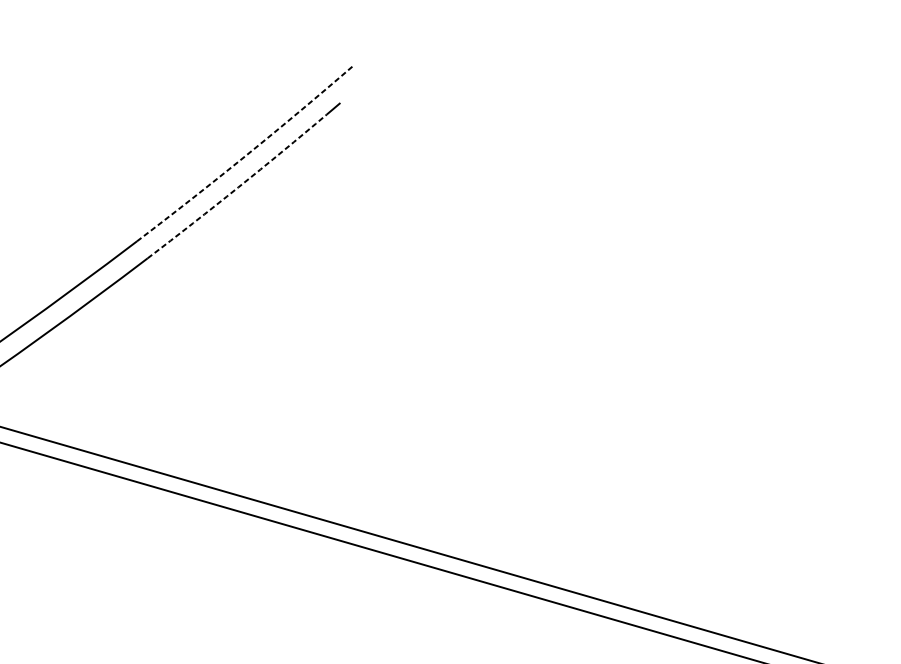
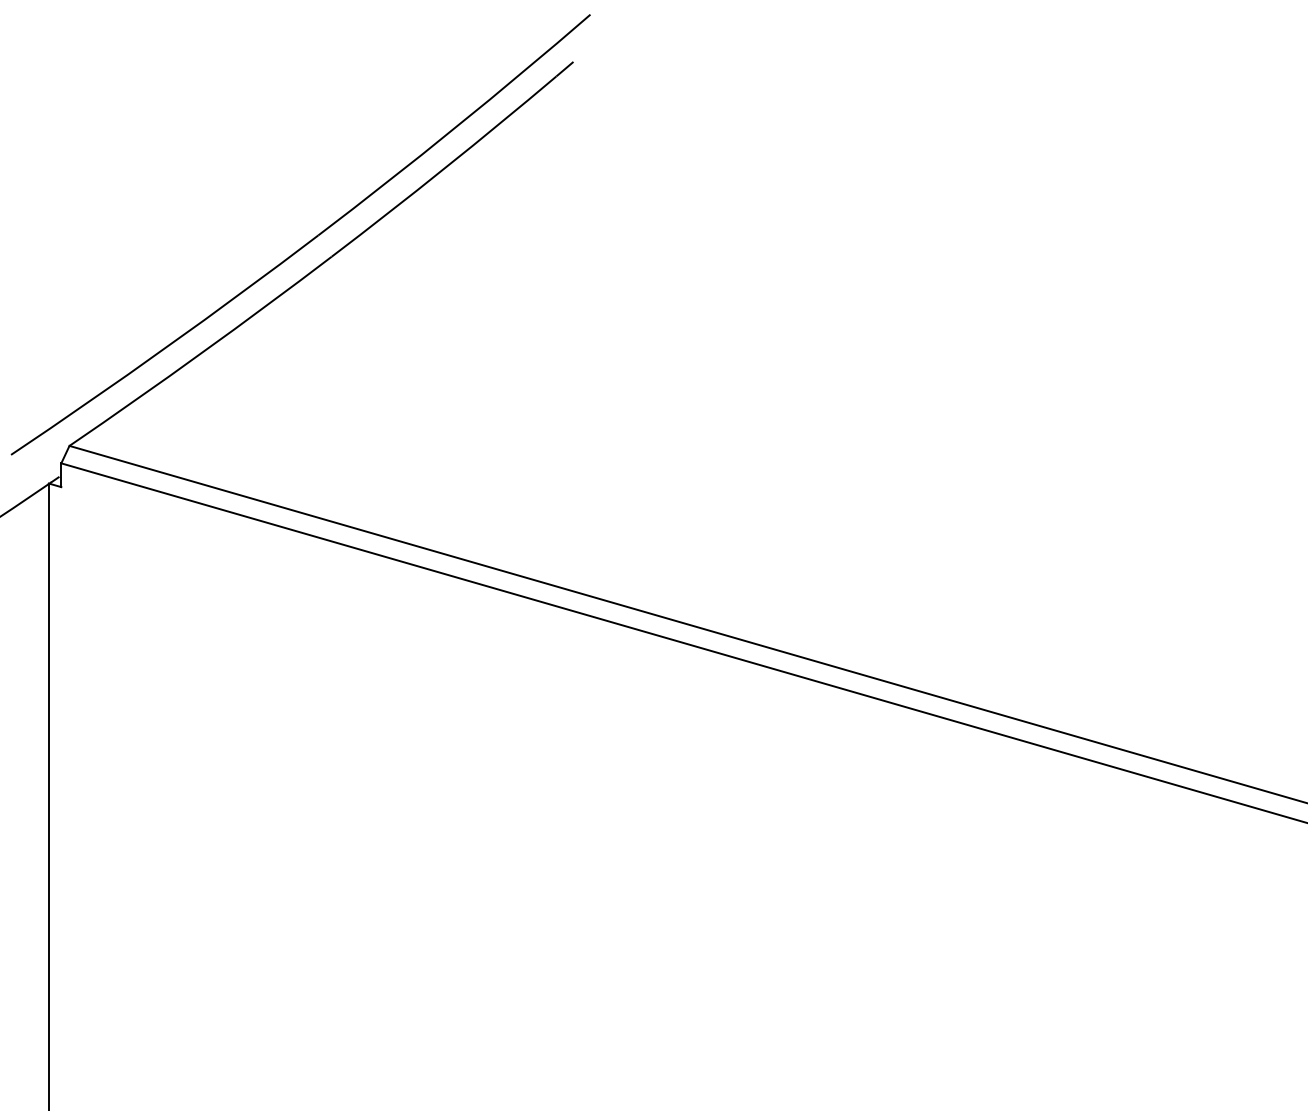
arc: (247, 155) -> (456, 127), dashed -> solid
arc: (238, 187) -> (445, 168), dashed -> solid

